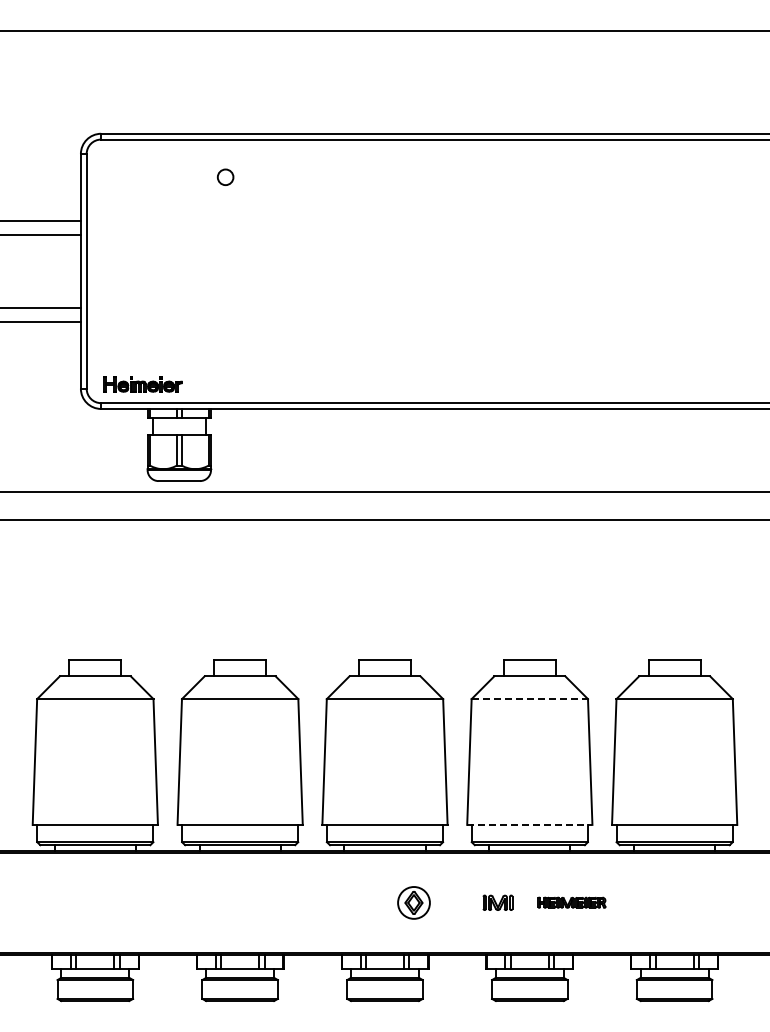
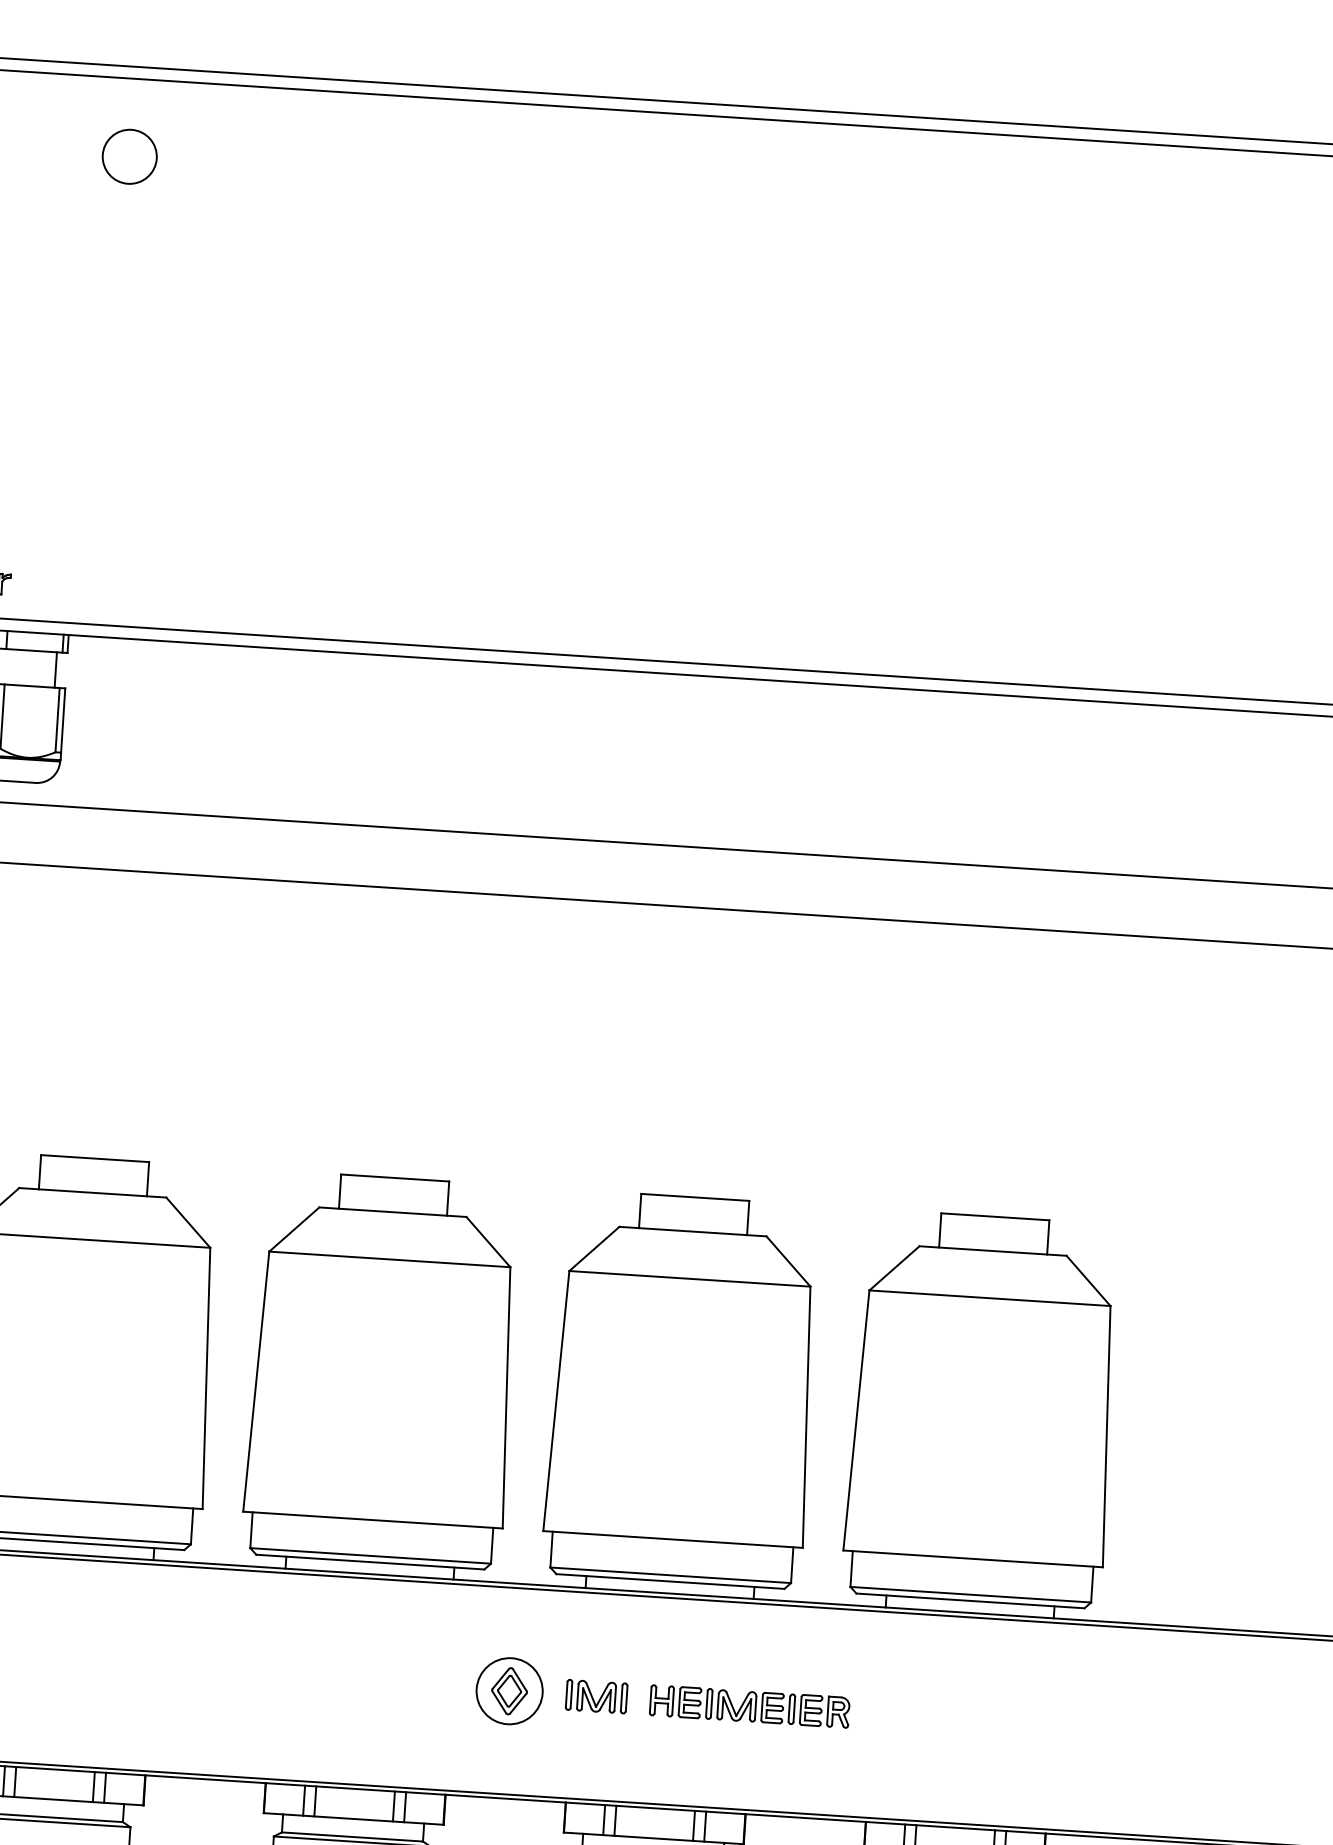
circle: (225, 177) -> (129, 157), size x1.67
line: (530, 699) -> (691, 1279), dashed -> solid
line: (529, 824) -> (672, 1538), dashed -> solid
part: (413, 902) -> (508, 1690), moved
part: (571, 902) -> (748, 1705), size x1.43

